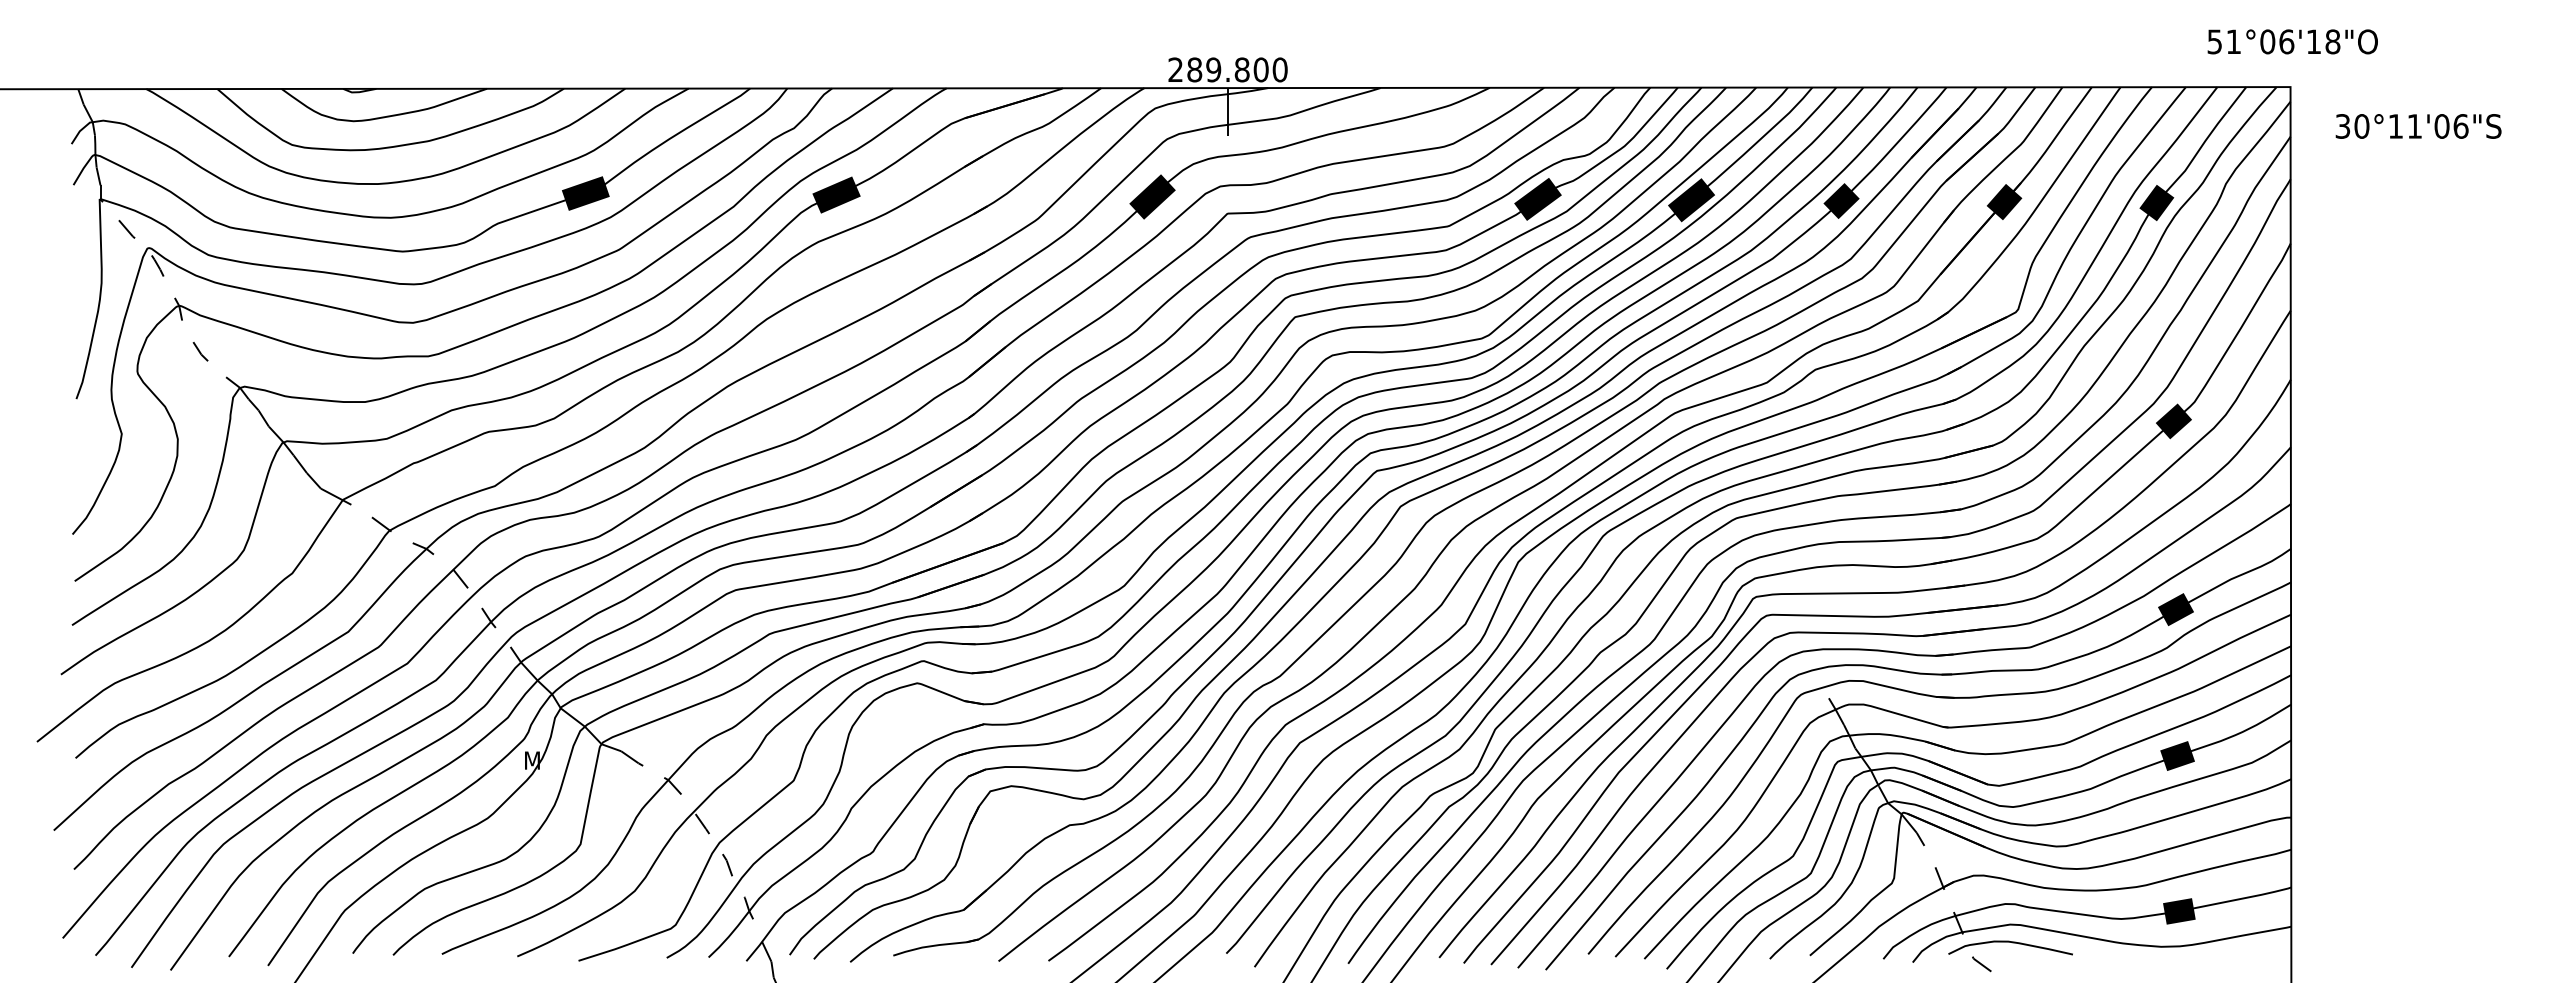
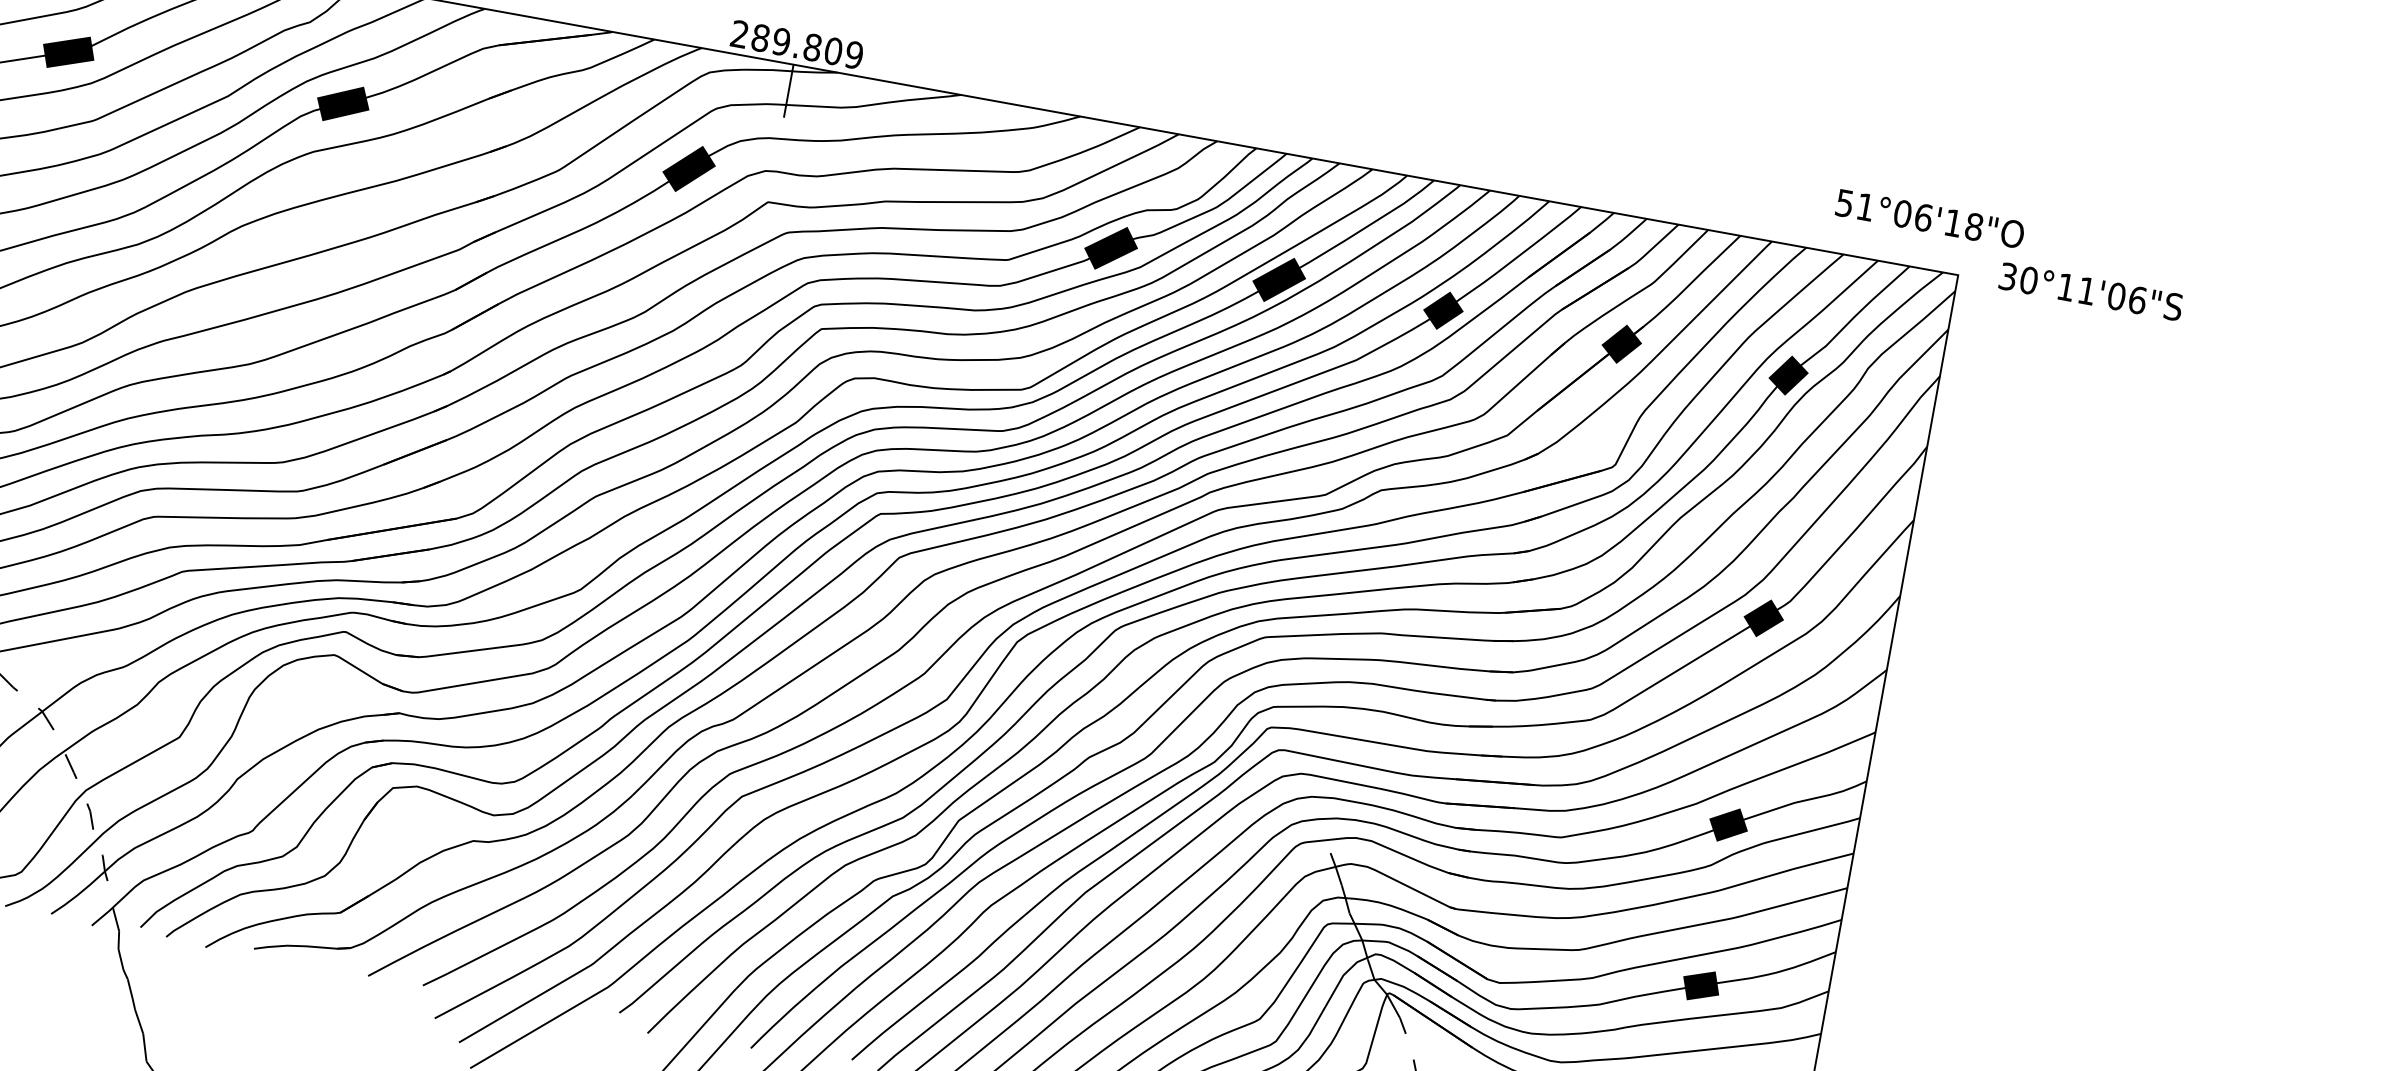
text: (2292, 41) -> (1929, 218), moved
text: (1279, 69) -> (853, 54), 289.800 -> 289.809
text: (2418, 126) -> (2090, 291), moved

